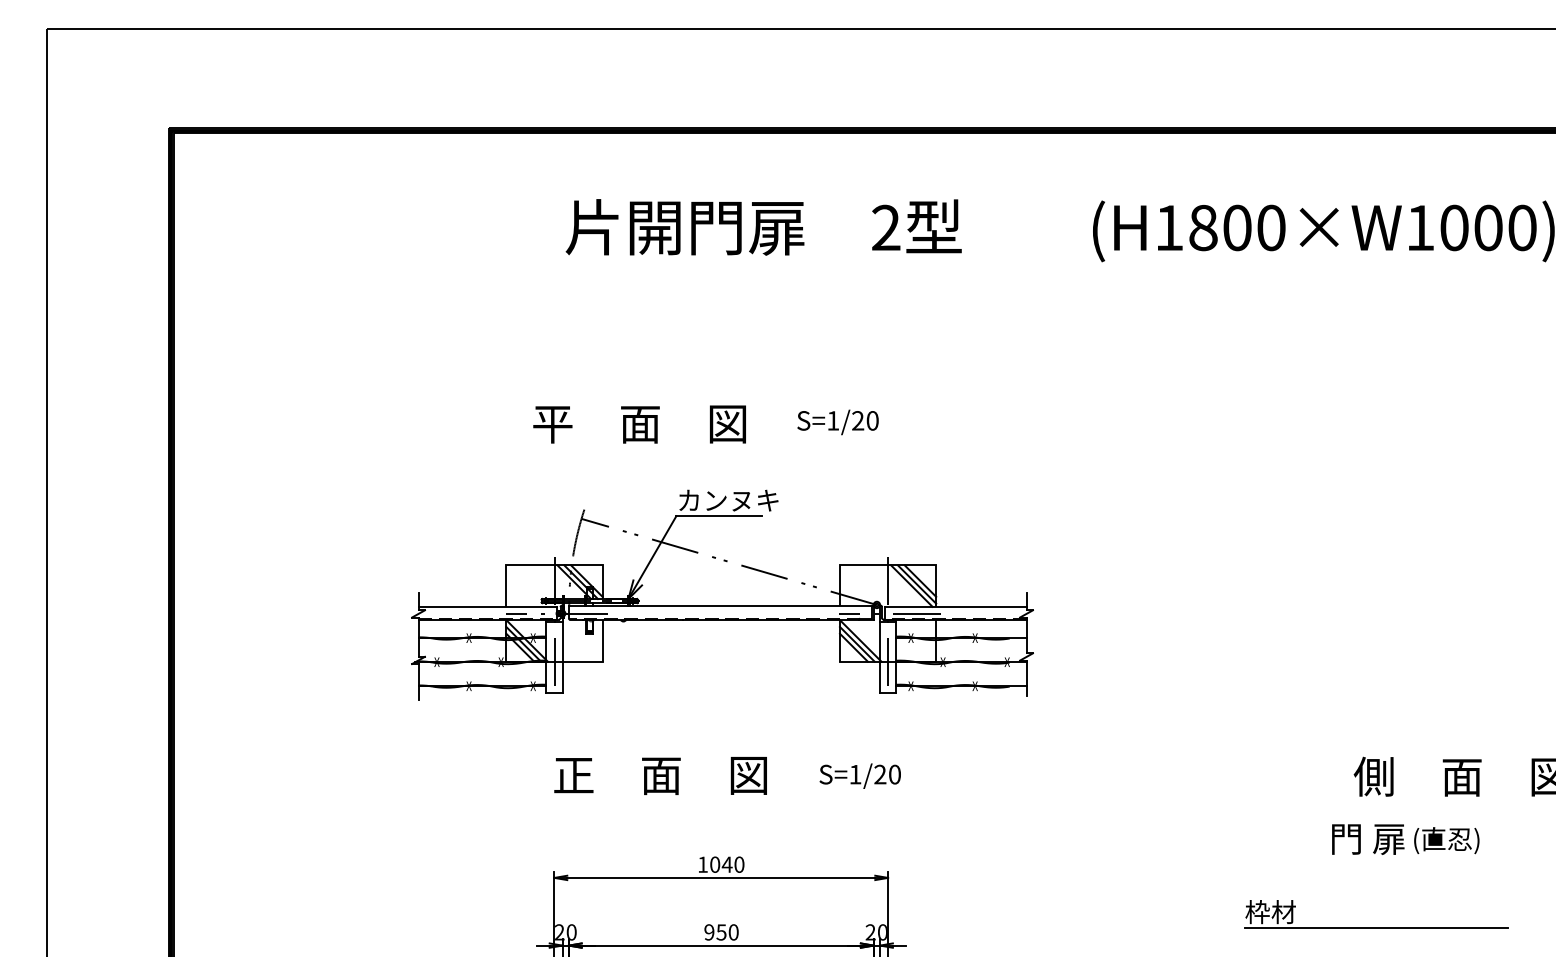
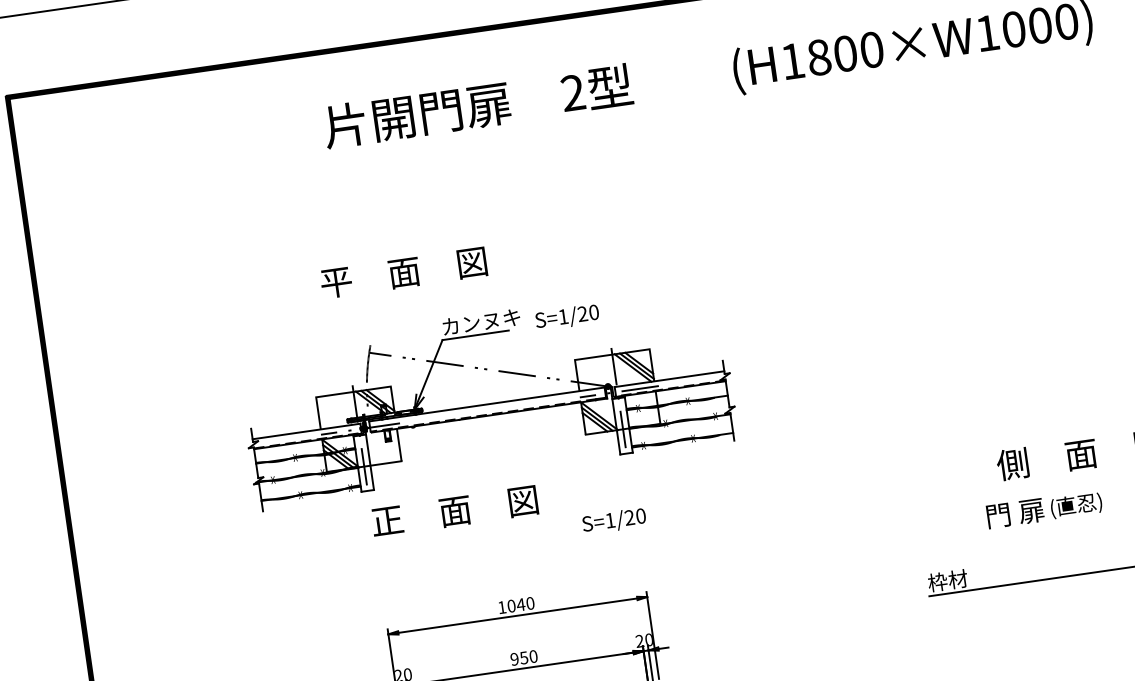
text: (837, 422) -> (566, 317), moved
text: (660, 775) -> (454, 511), moved

